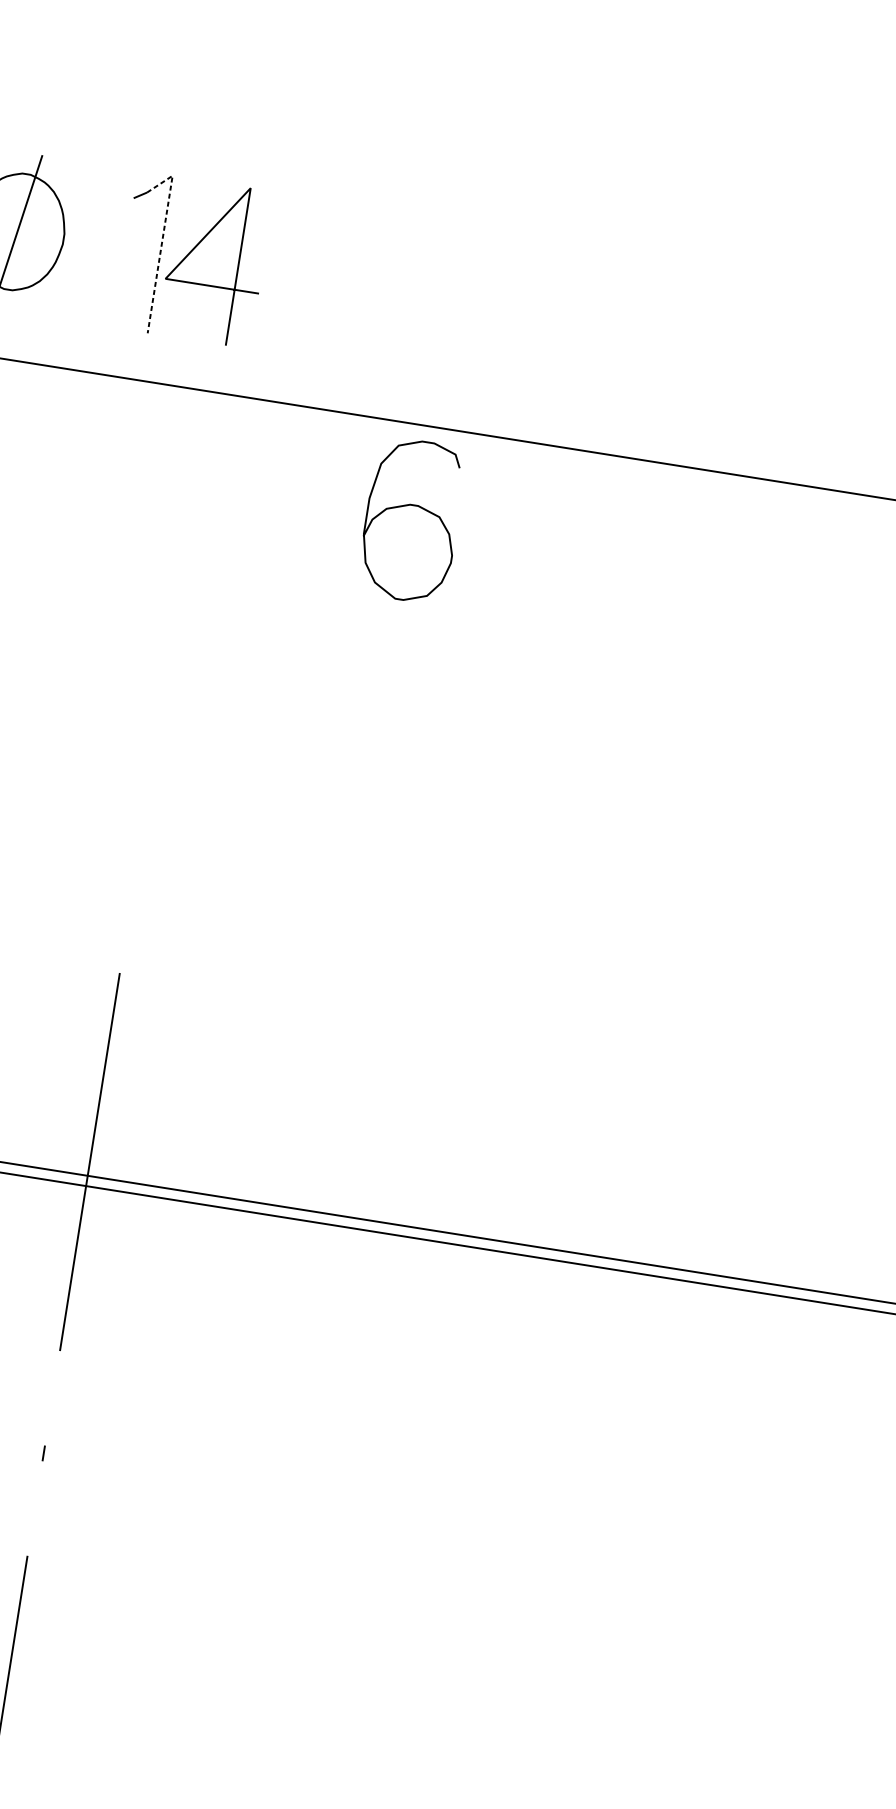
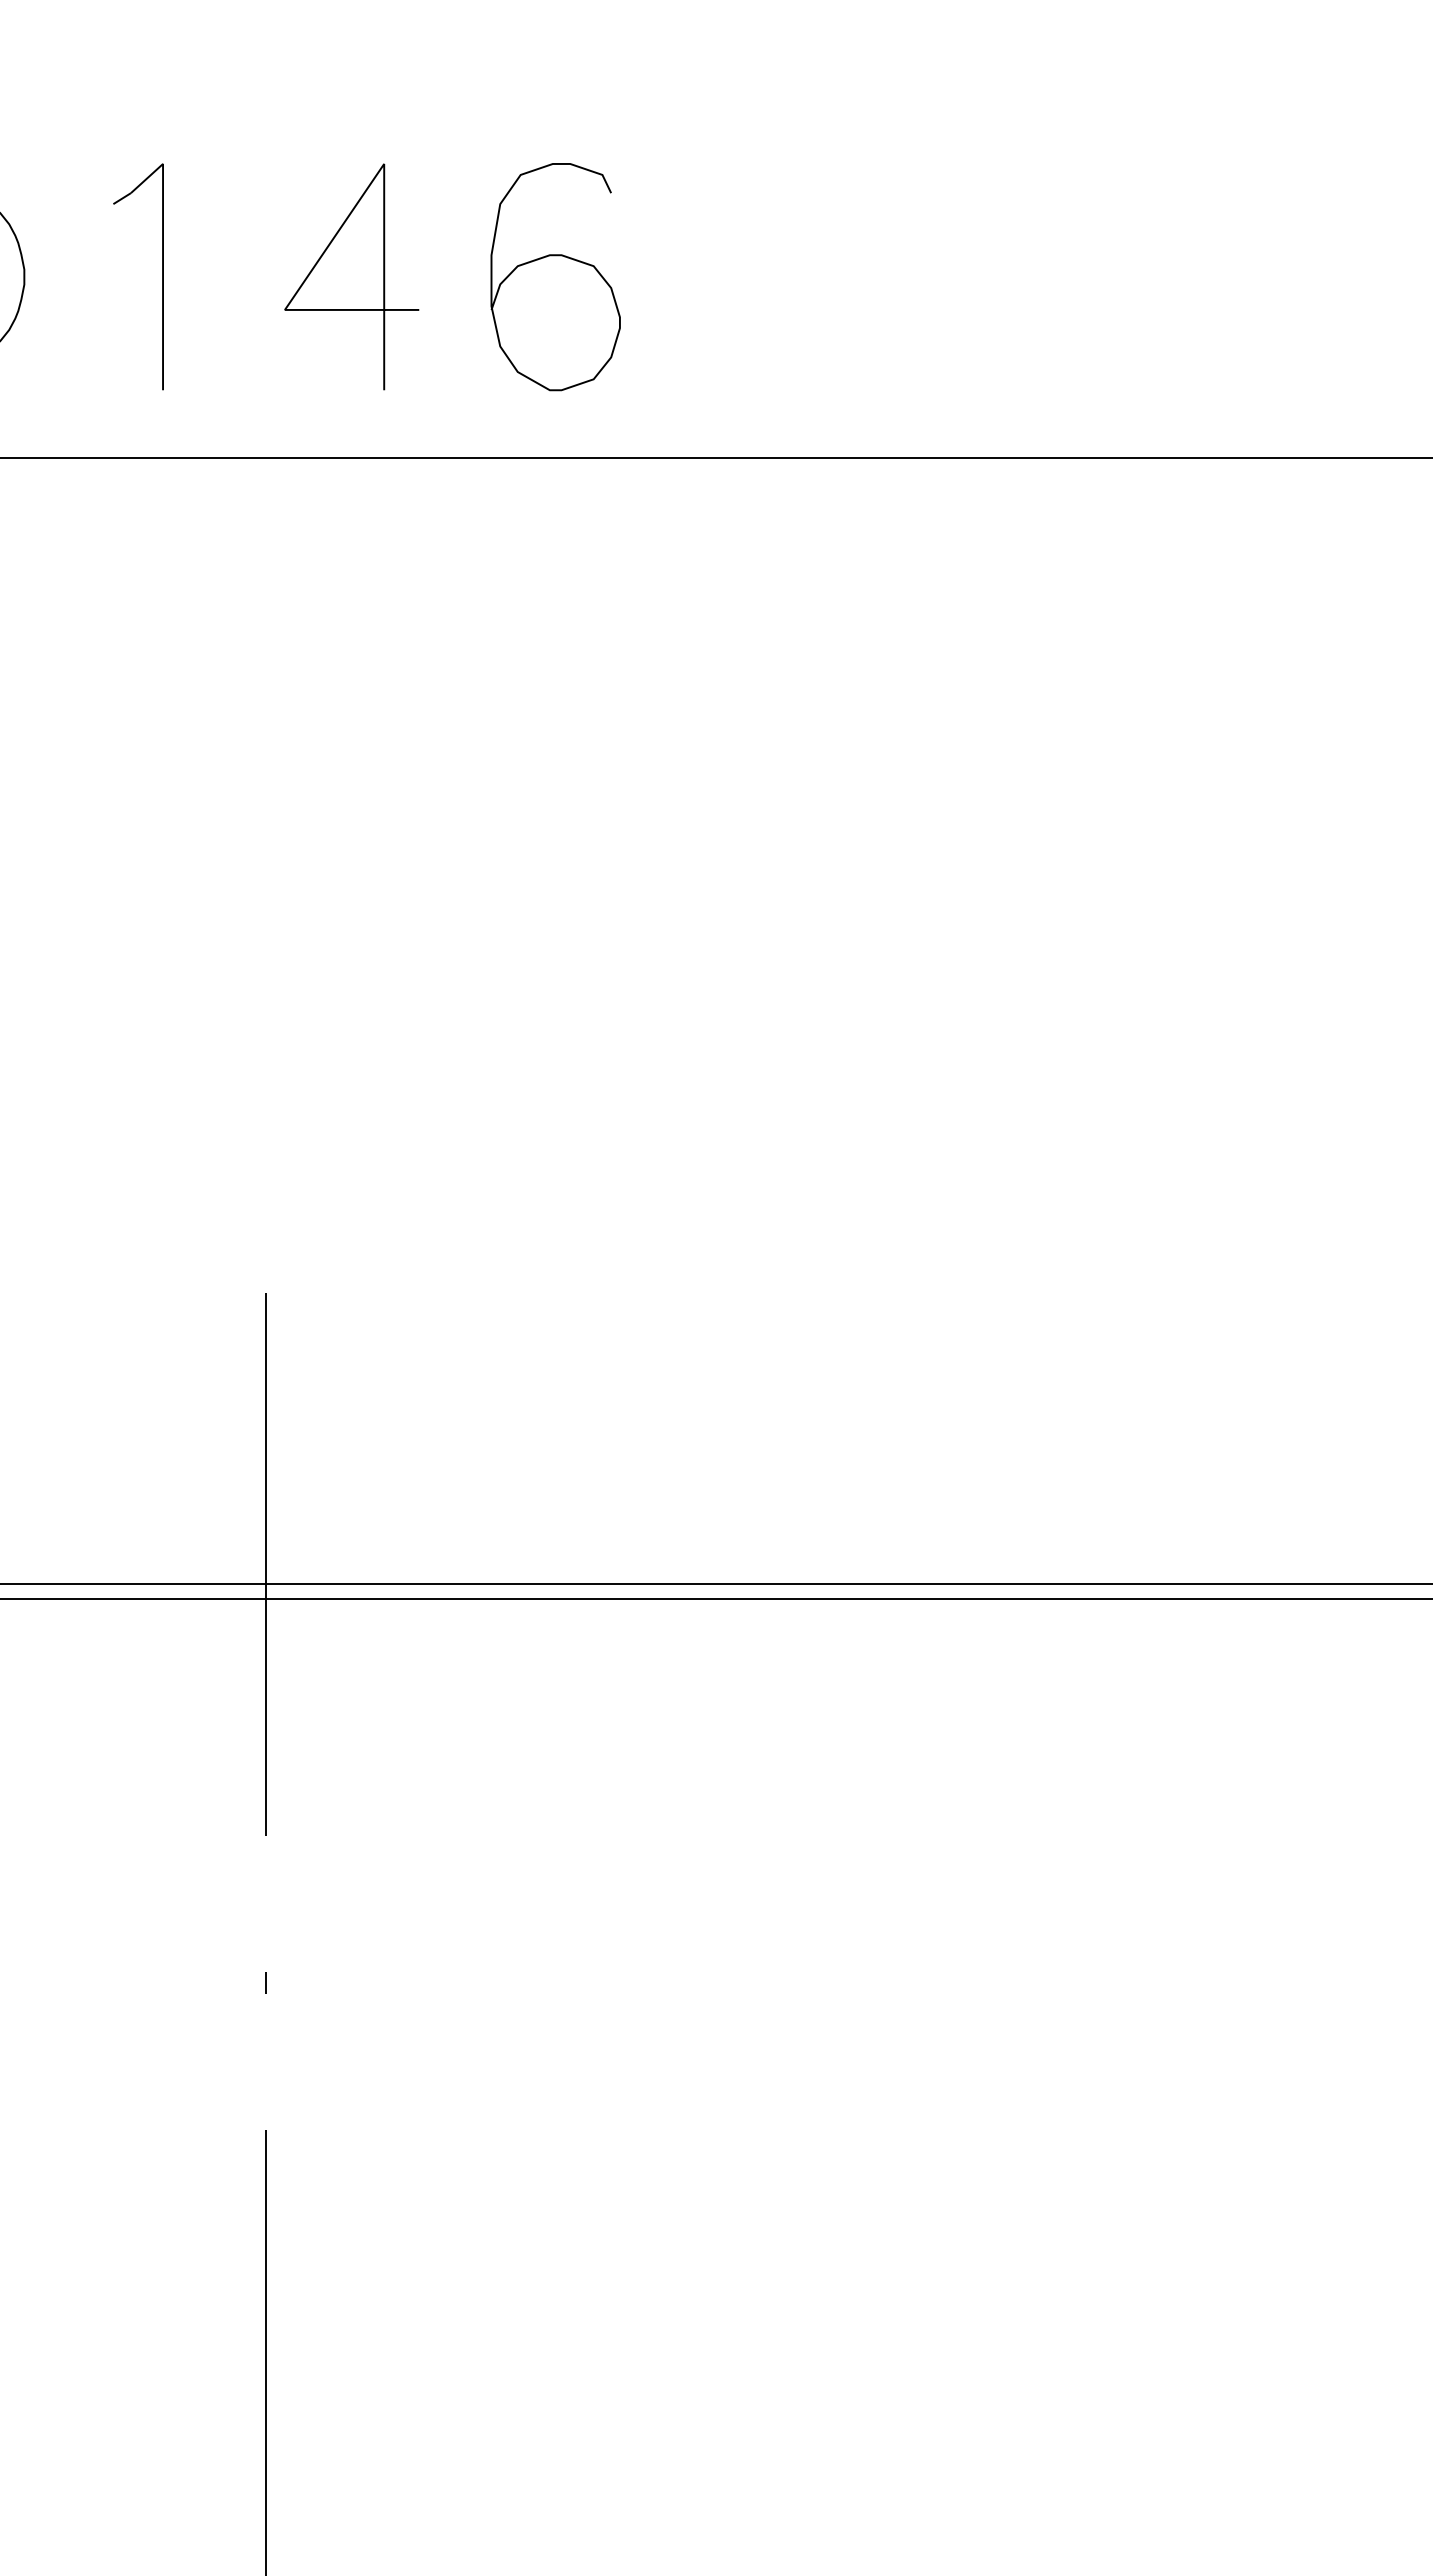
line: (163, 238) -> (163, 254), dashed -> solid
line: (237, 266) -> (383, 276), moved
curve: (413, 506) -> (555, 256), moved

